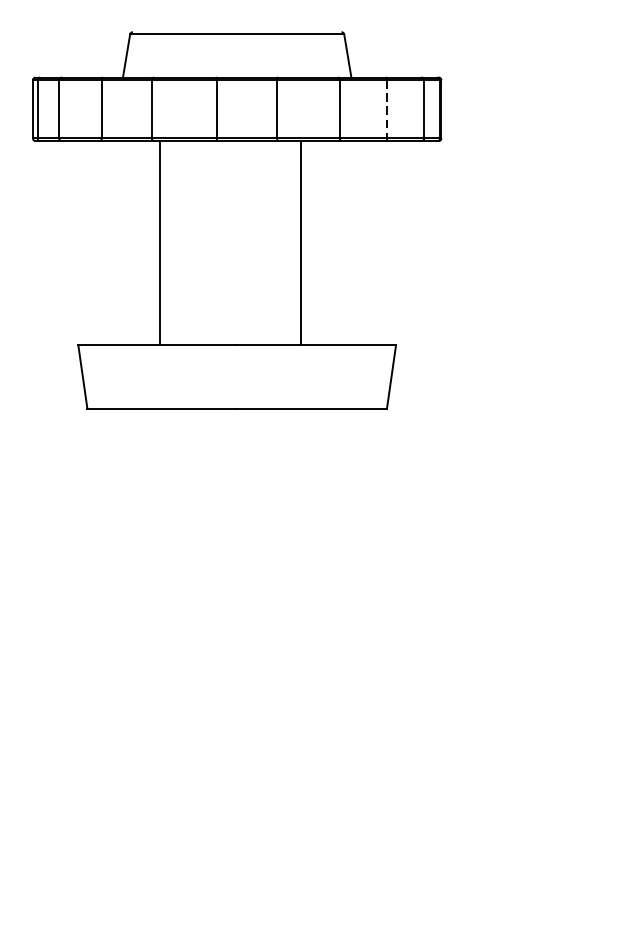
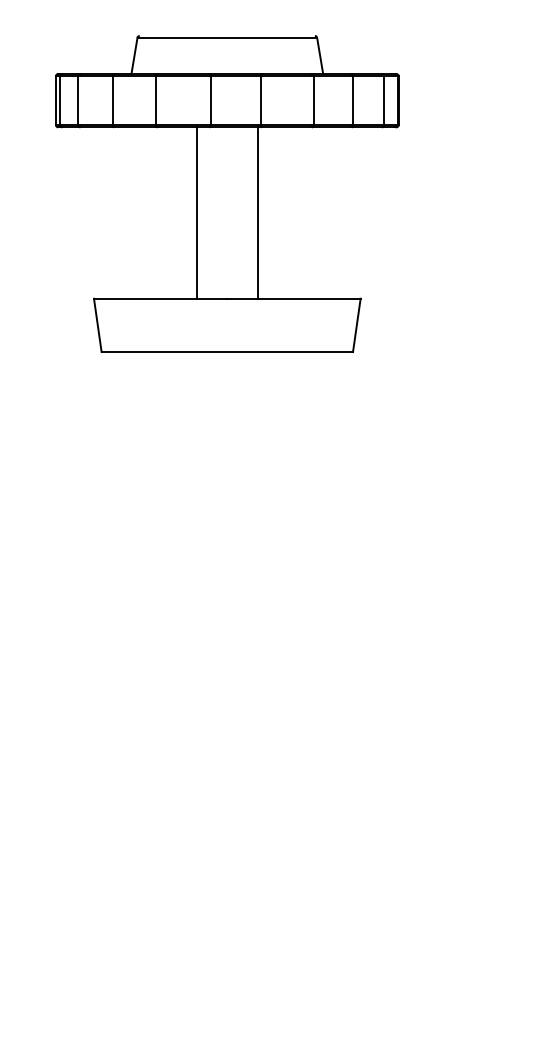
line: (387, 110) -> (353, 101), dashed -> solid
line: (159, 242) -> (196, 212), moved
line: (300, 242) -> (257, 212), moved

